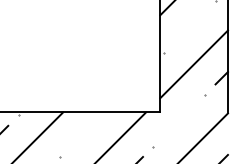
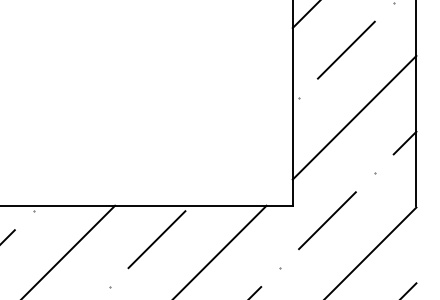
line: (189, 26) -> (346, 48), added
line: (178, 120) -> (325, 220), added
line: (85, 130) -> (156, 238), added

